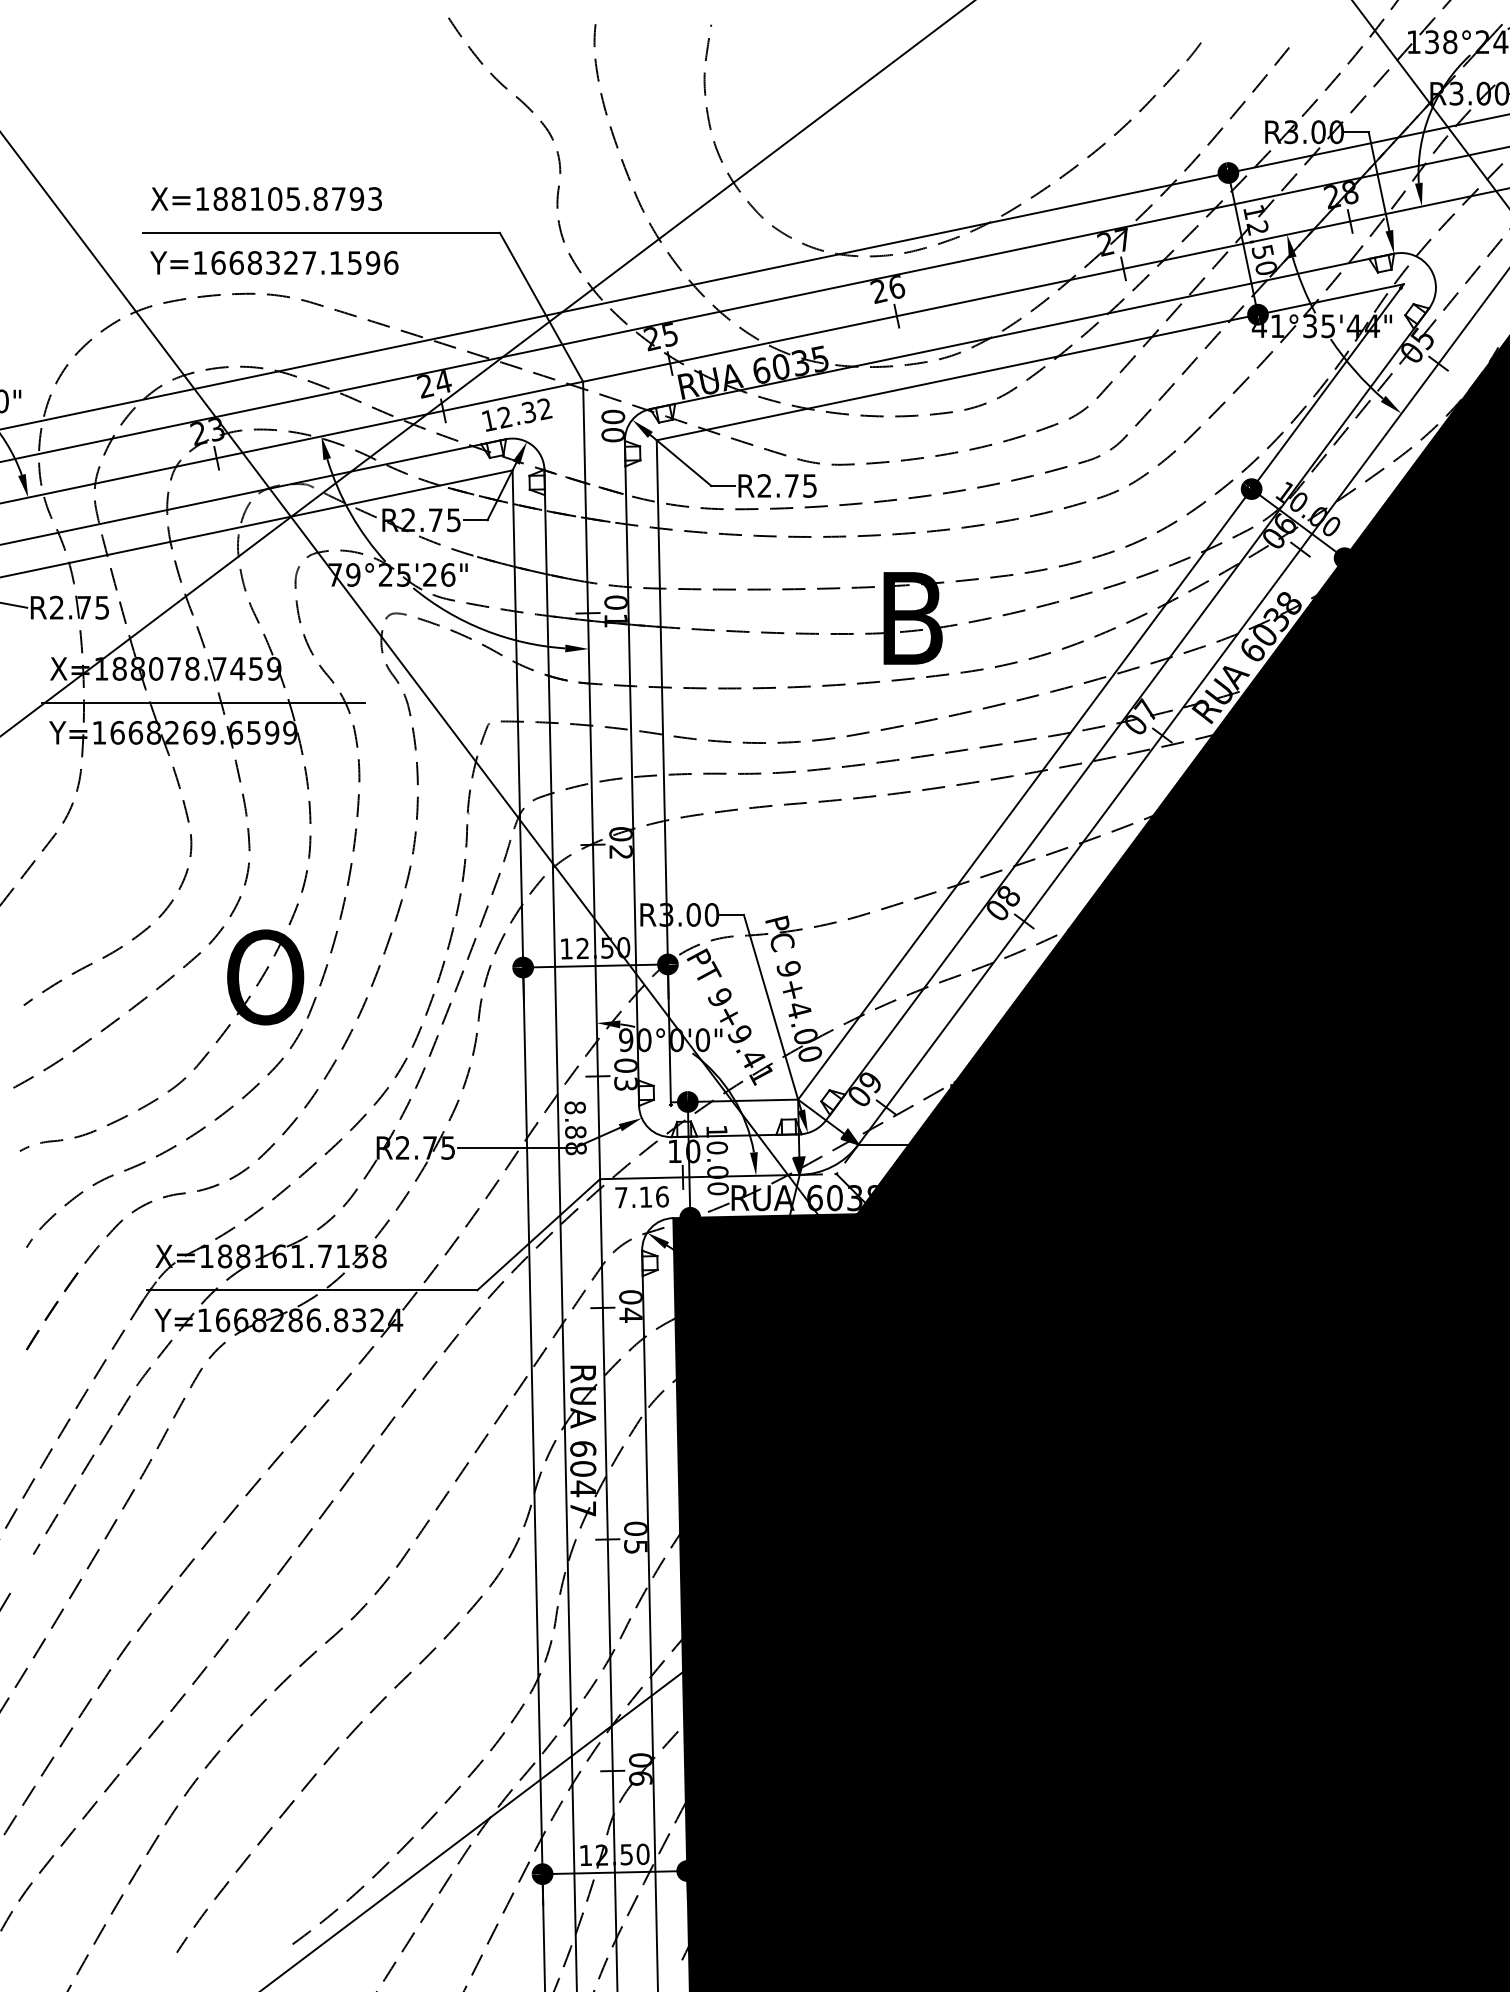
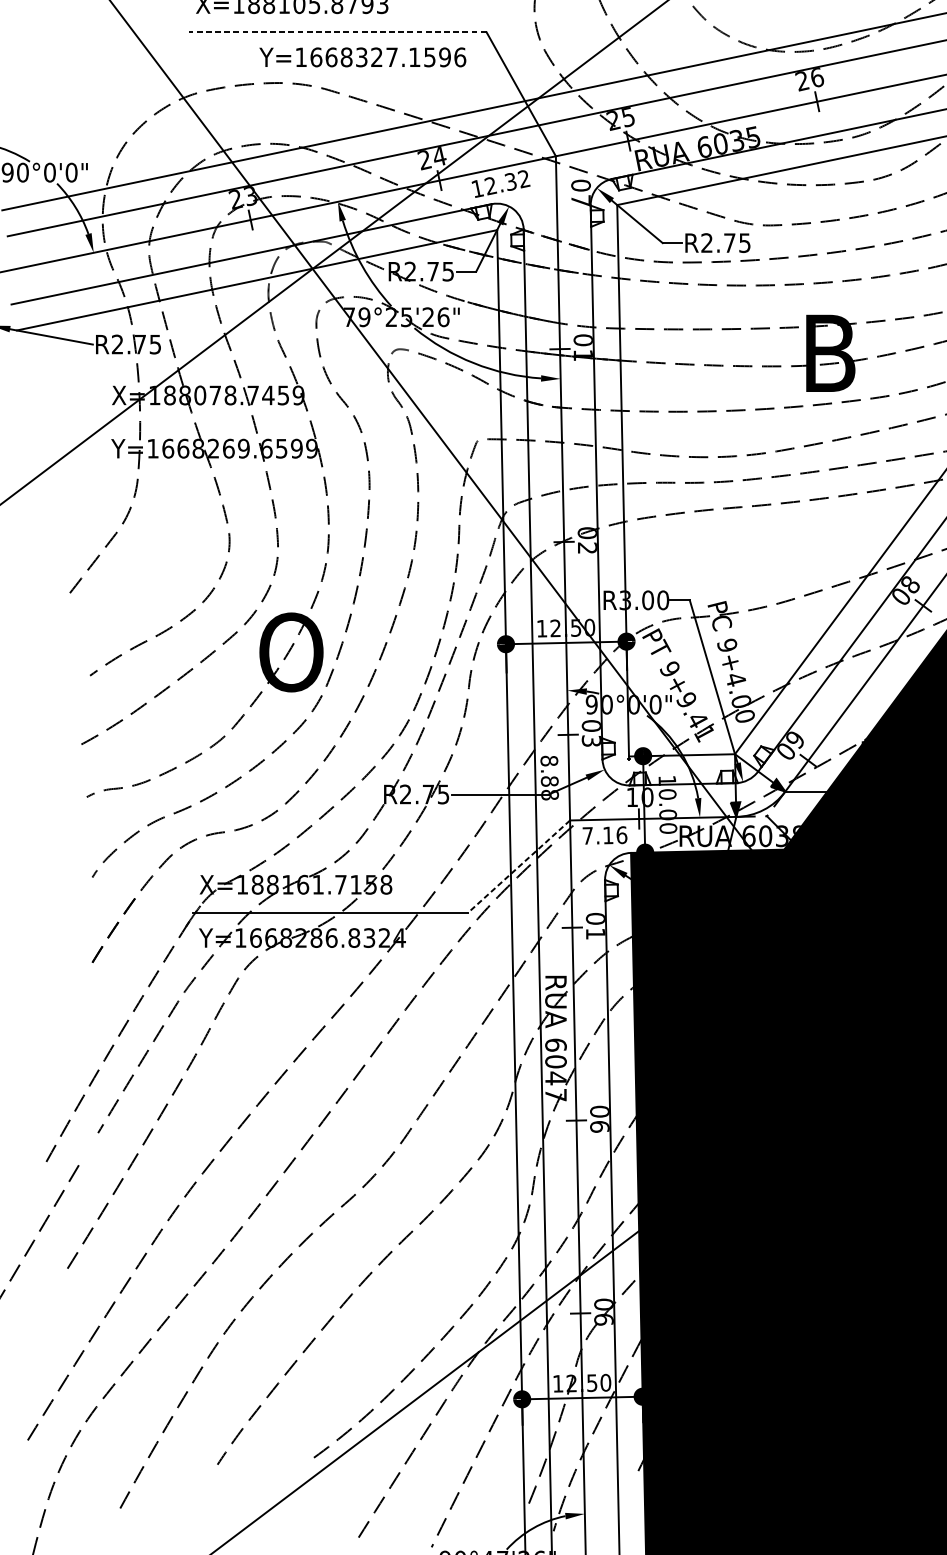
line: (321, 232) -> (338, 31), solid -> dashed
text: (274, 262) -> (362, 56), moved
text: (612, 435) -> (580, 201), 00 -> 07
line: (202, 702) -> (238, 423), removed
line: (538, 1234) -> (518, 866), solid -> dashed
text: (630, 1314) -> (595, 933), 04 -> 01
text: (635, 1547) -> (599, 1127), 05 -> 06

